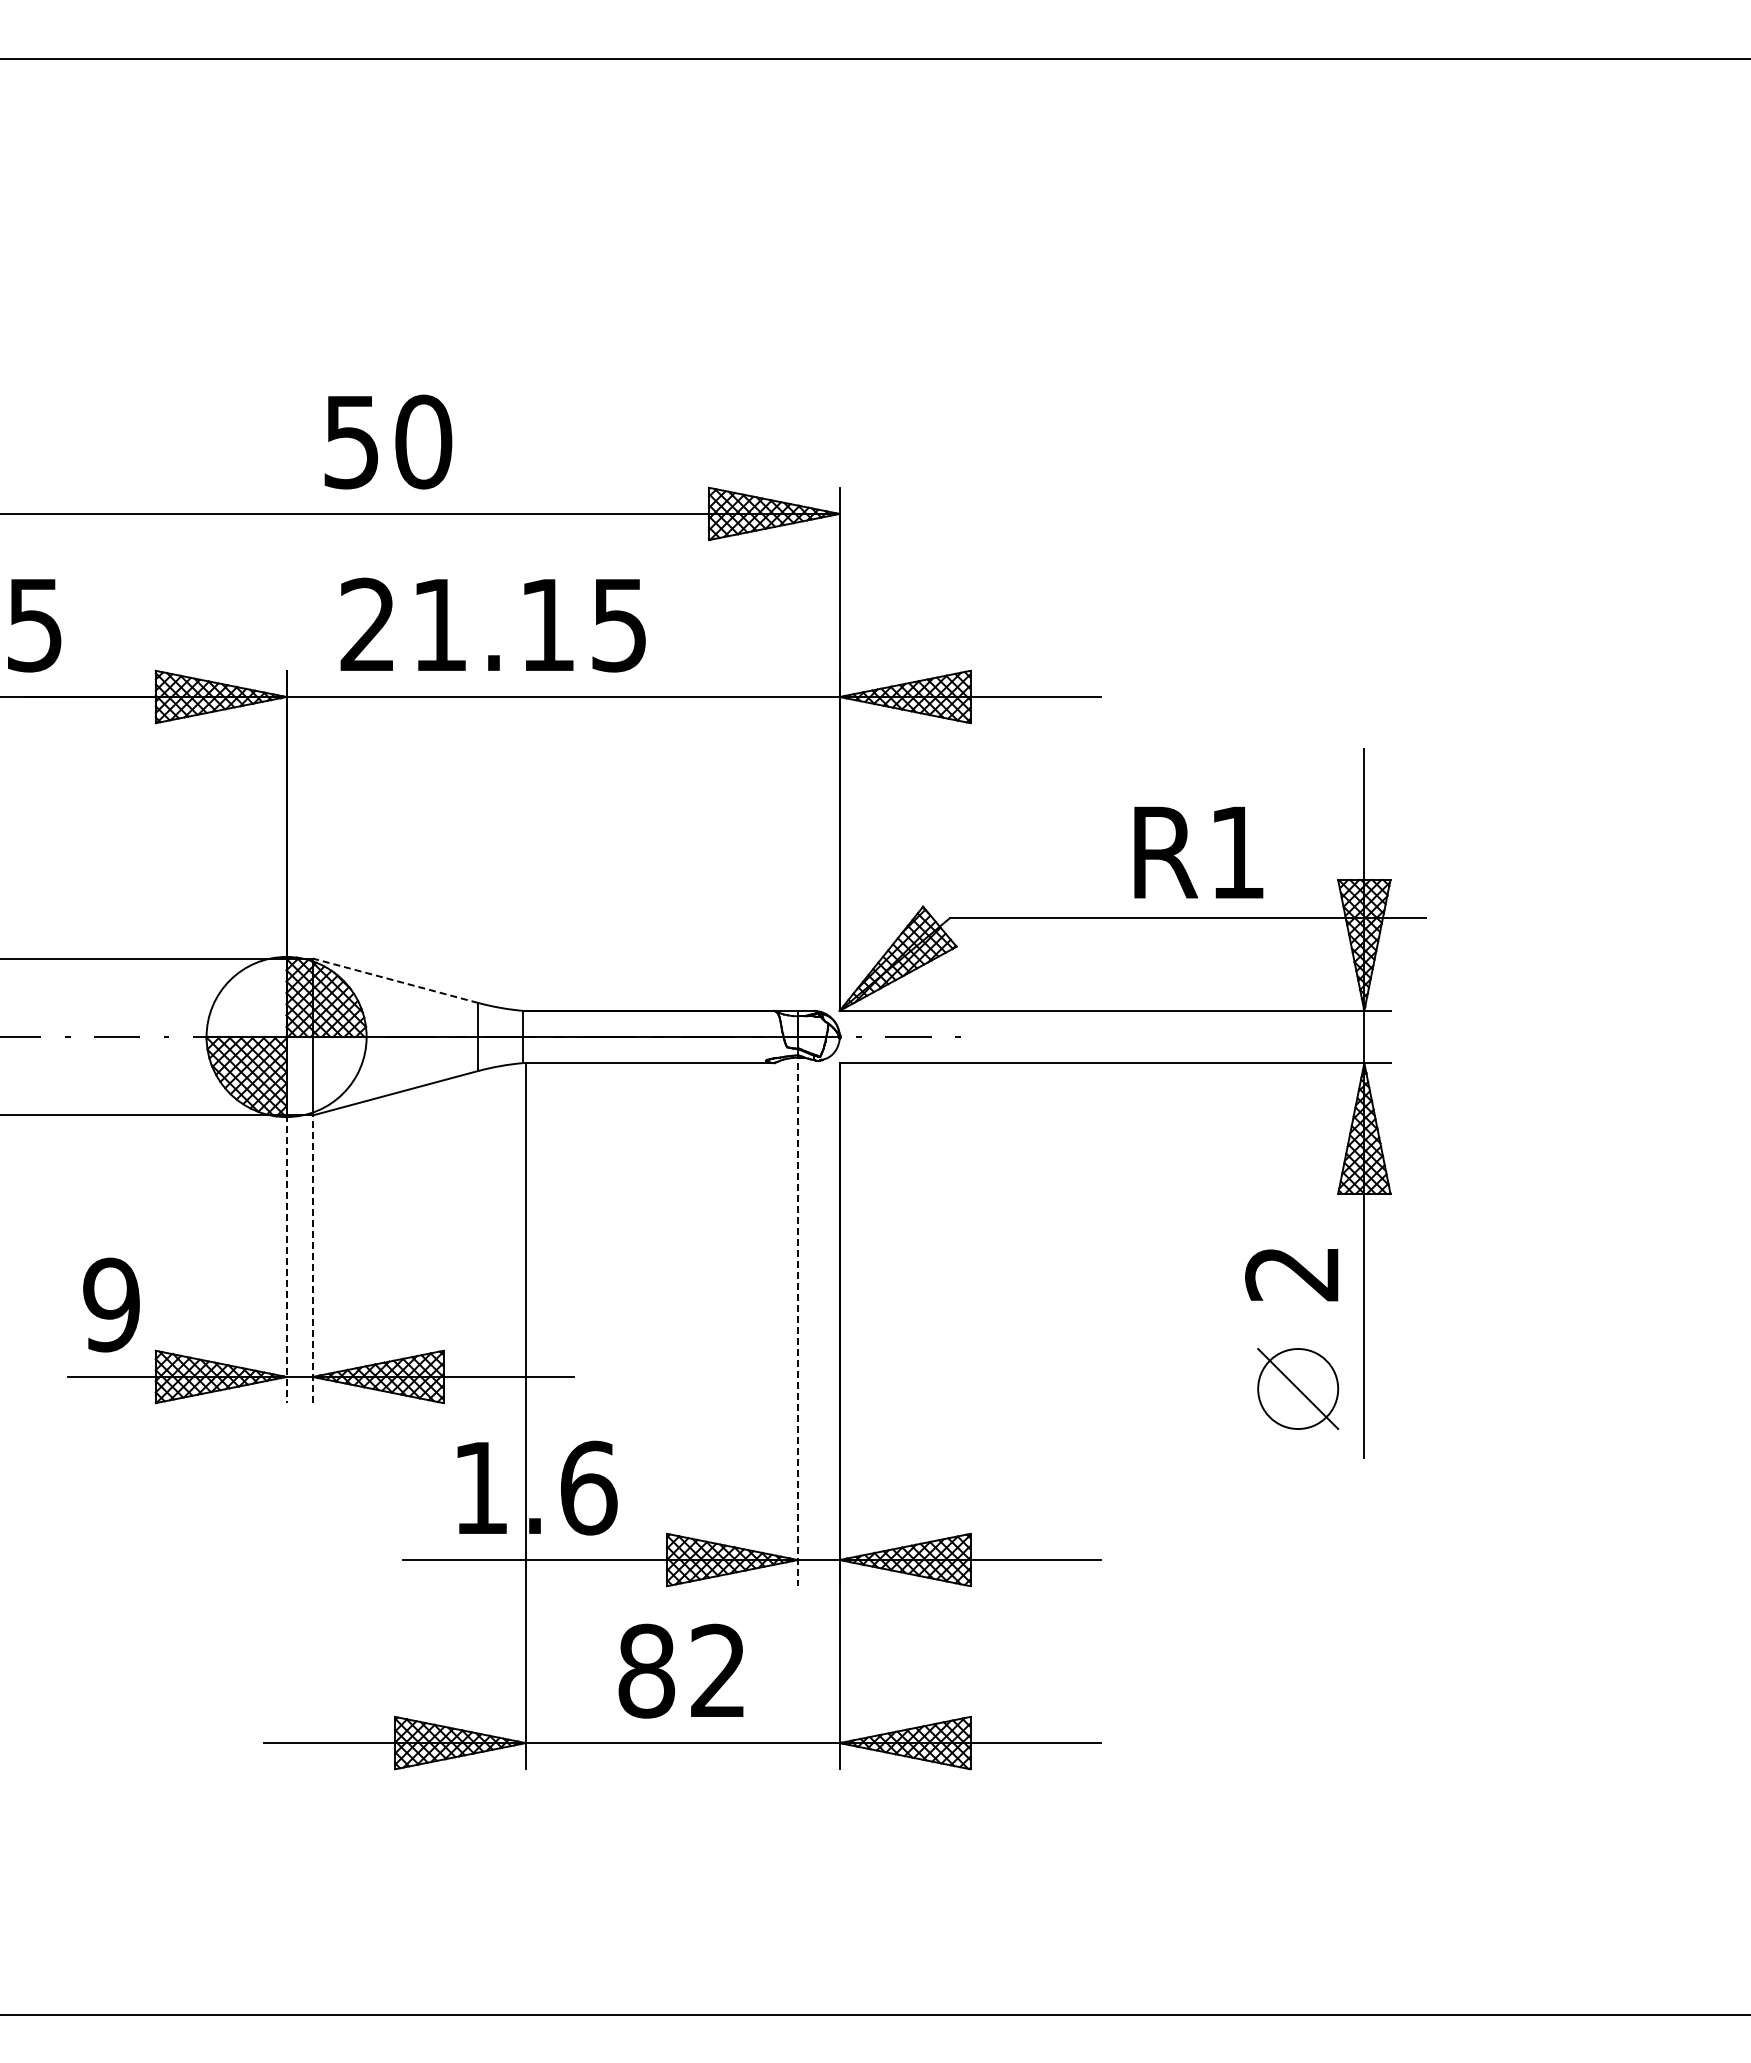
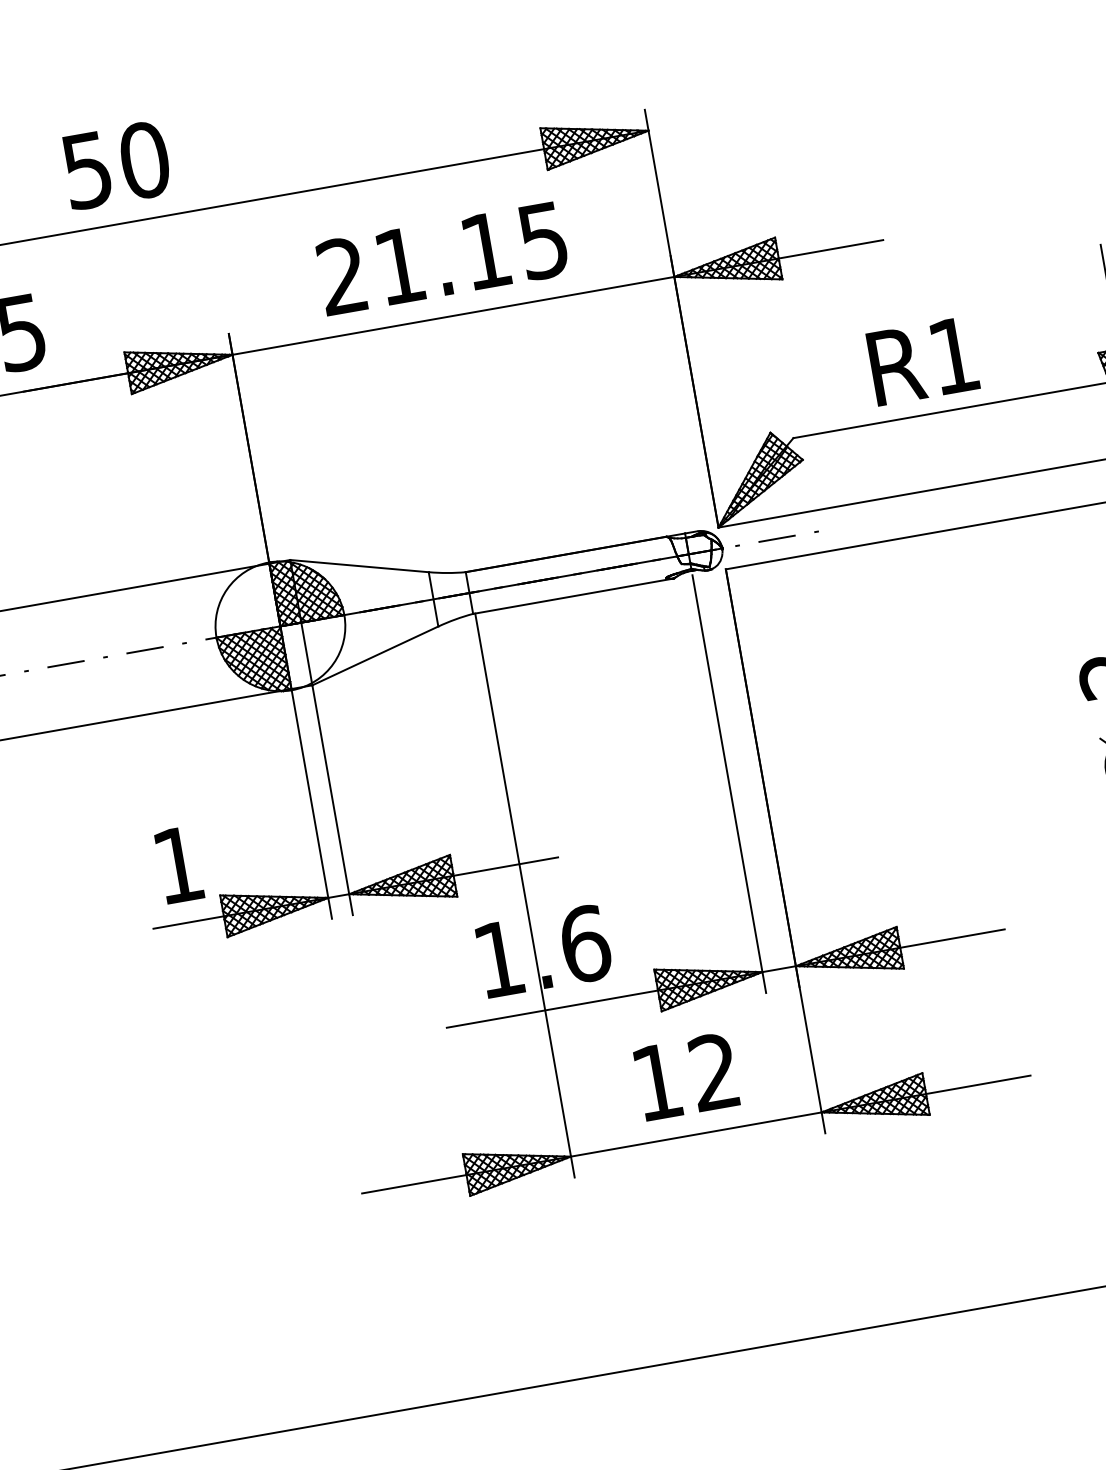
text: (388, 441) -> (116, 164), moved
text: (492, 624) -> (441, 258), moved
text: (1198, 852) -> (922, 361), moved
line: (395, 980) -> (359, 565), dashed -> solid
line: (286, 1259) -> (311, 804), dashed -> solid
line: (312, 1259) -> (332, 800), dashed -> solid
text: (111, 1304) -> (178, 864), 9 -> 1
line: (797, 1324) -> (728, 784), dashed -> solid
text: (646, 1670) -> (657, 1081), 82 -> 12

